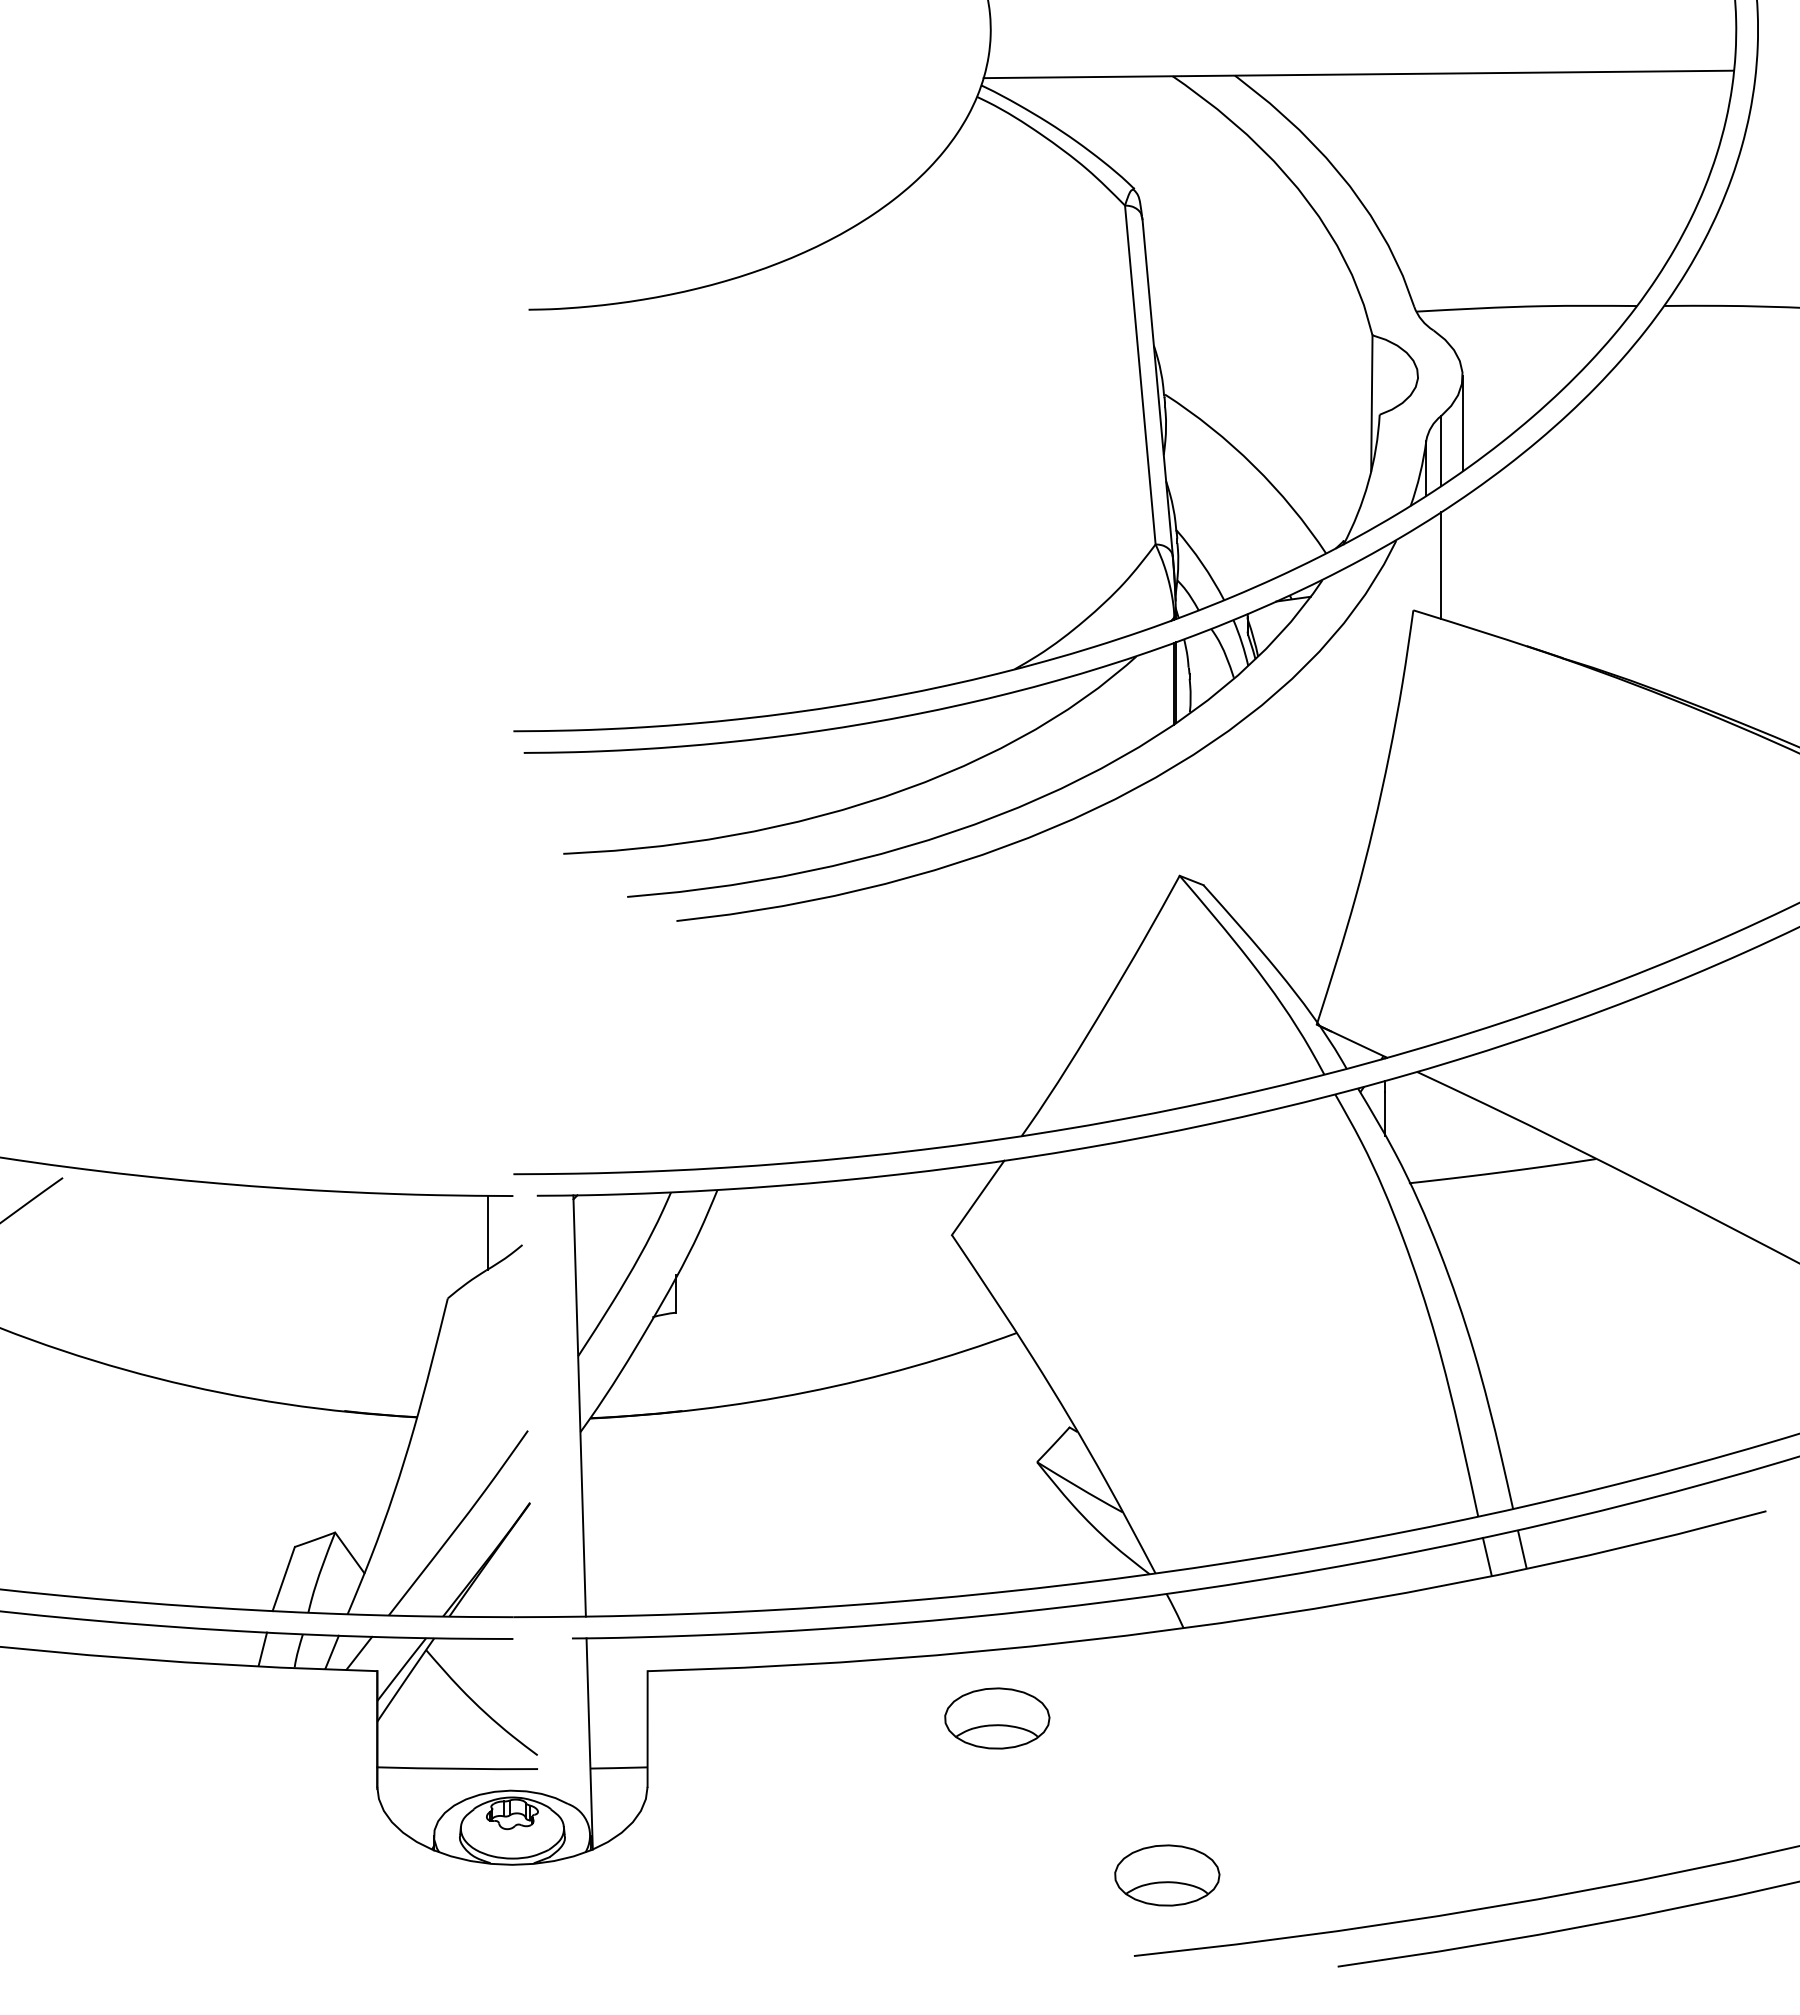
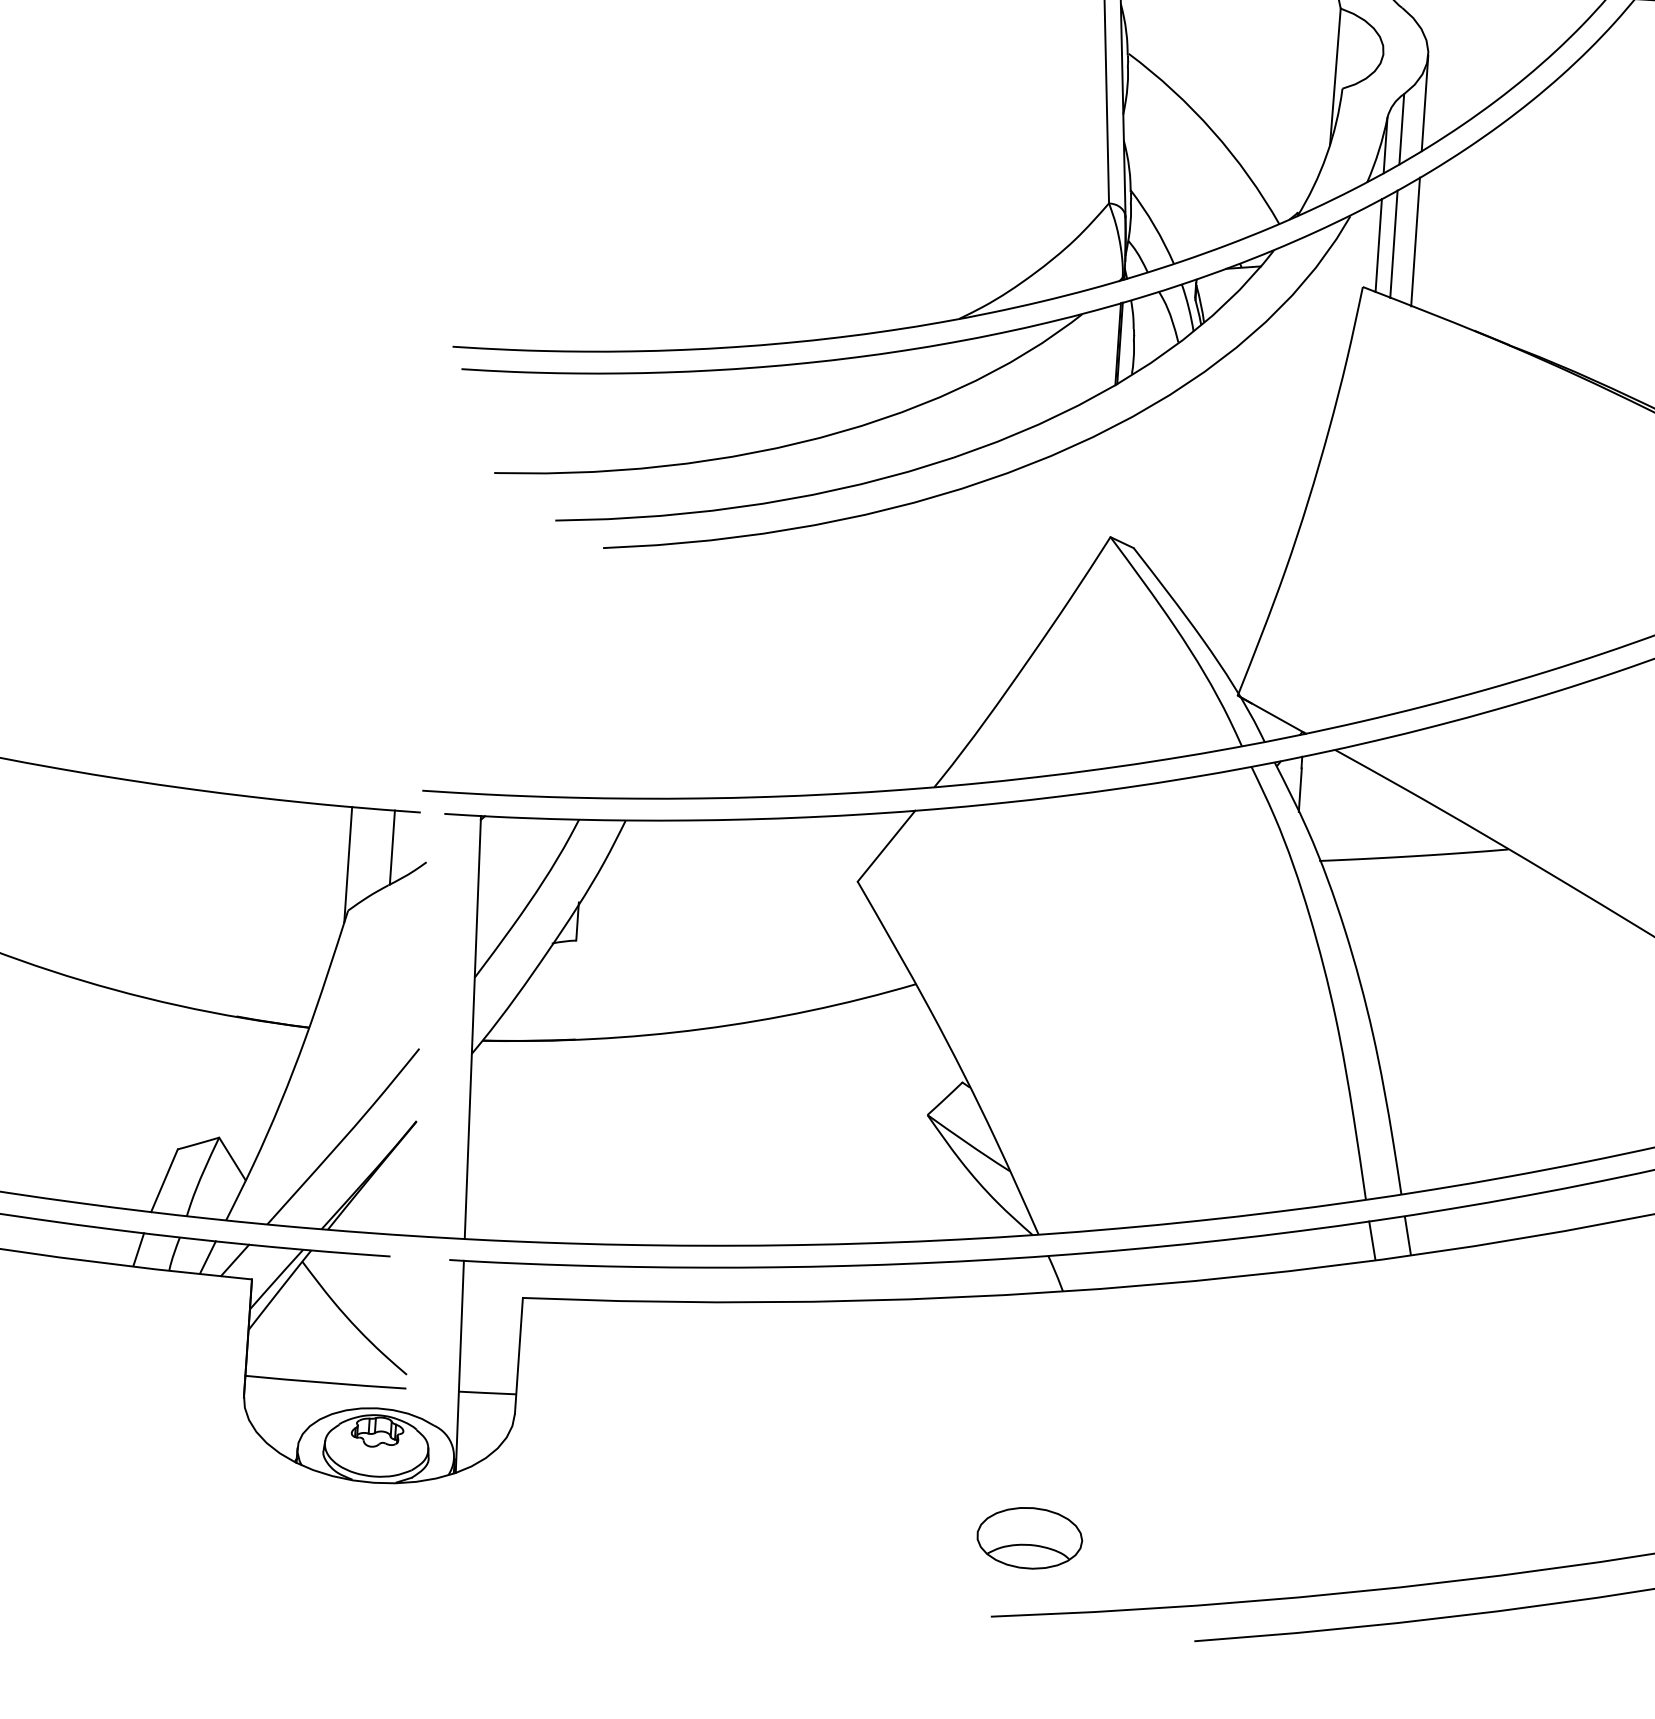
line: (1462, 561) -> (1415, 241), added
line: (1426, 567) -> (1378, 244), added
line: (444, 1252) -> (347, 864), added
part: (997, 1718) -> (870, 1369), removed

